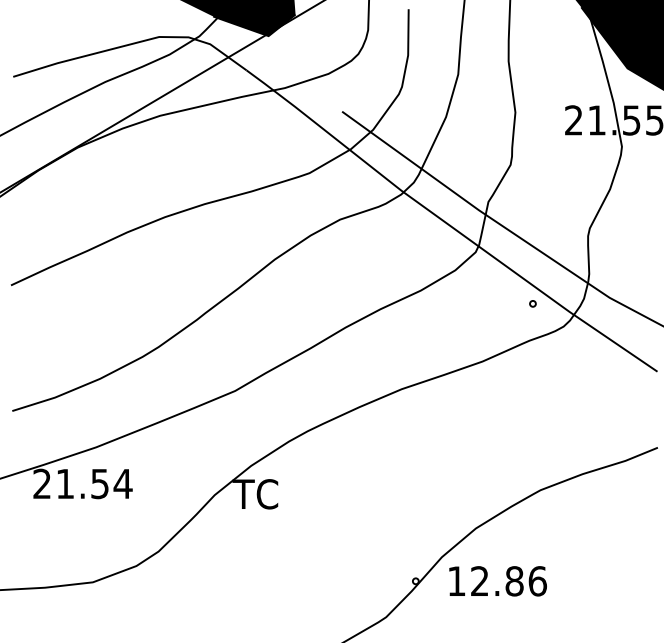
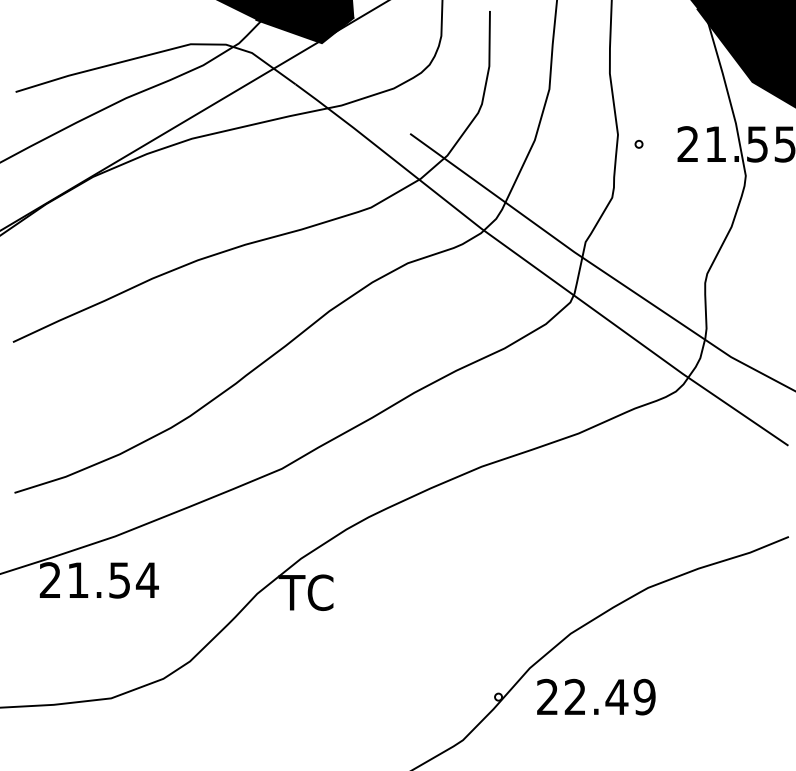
part: (532, 303) -> (638, 144), moved
text: (497, 580) -> (596, 696), 12.86 -> 22.49

